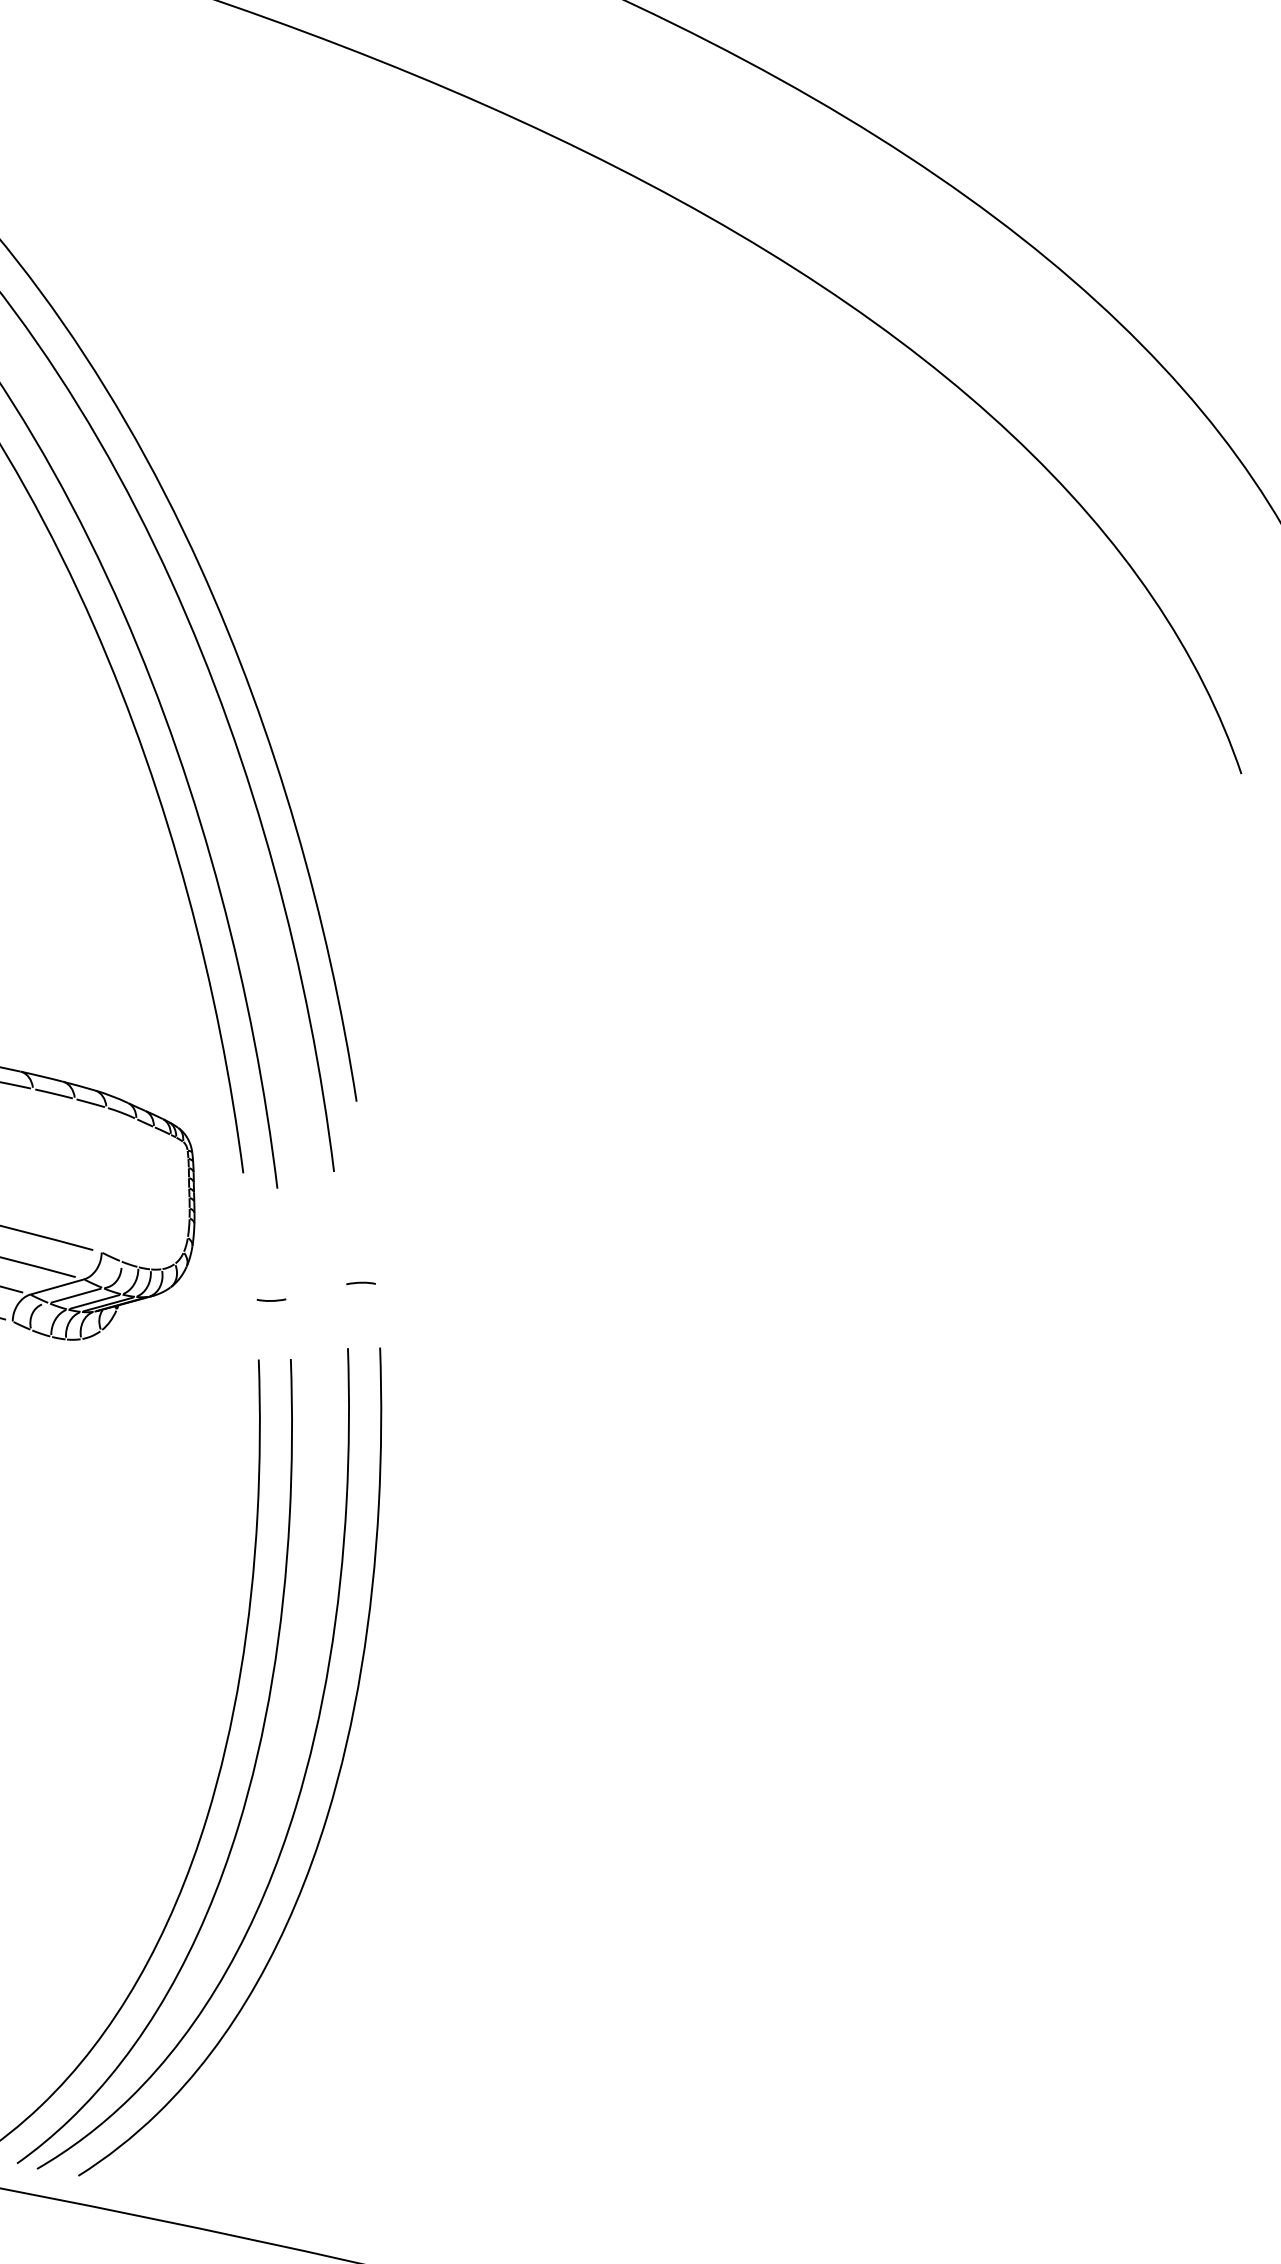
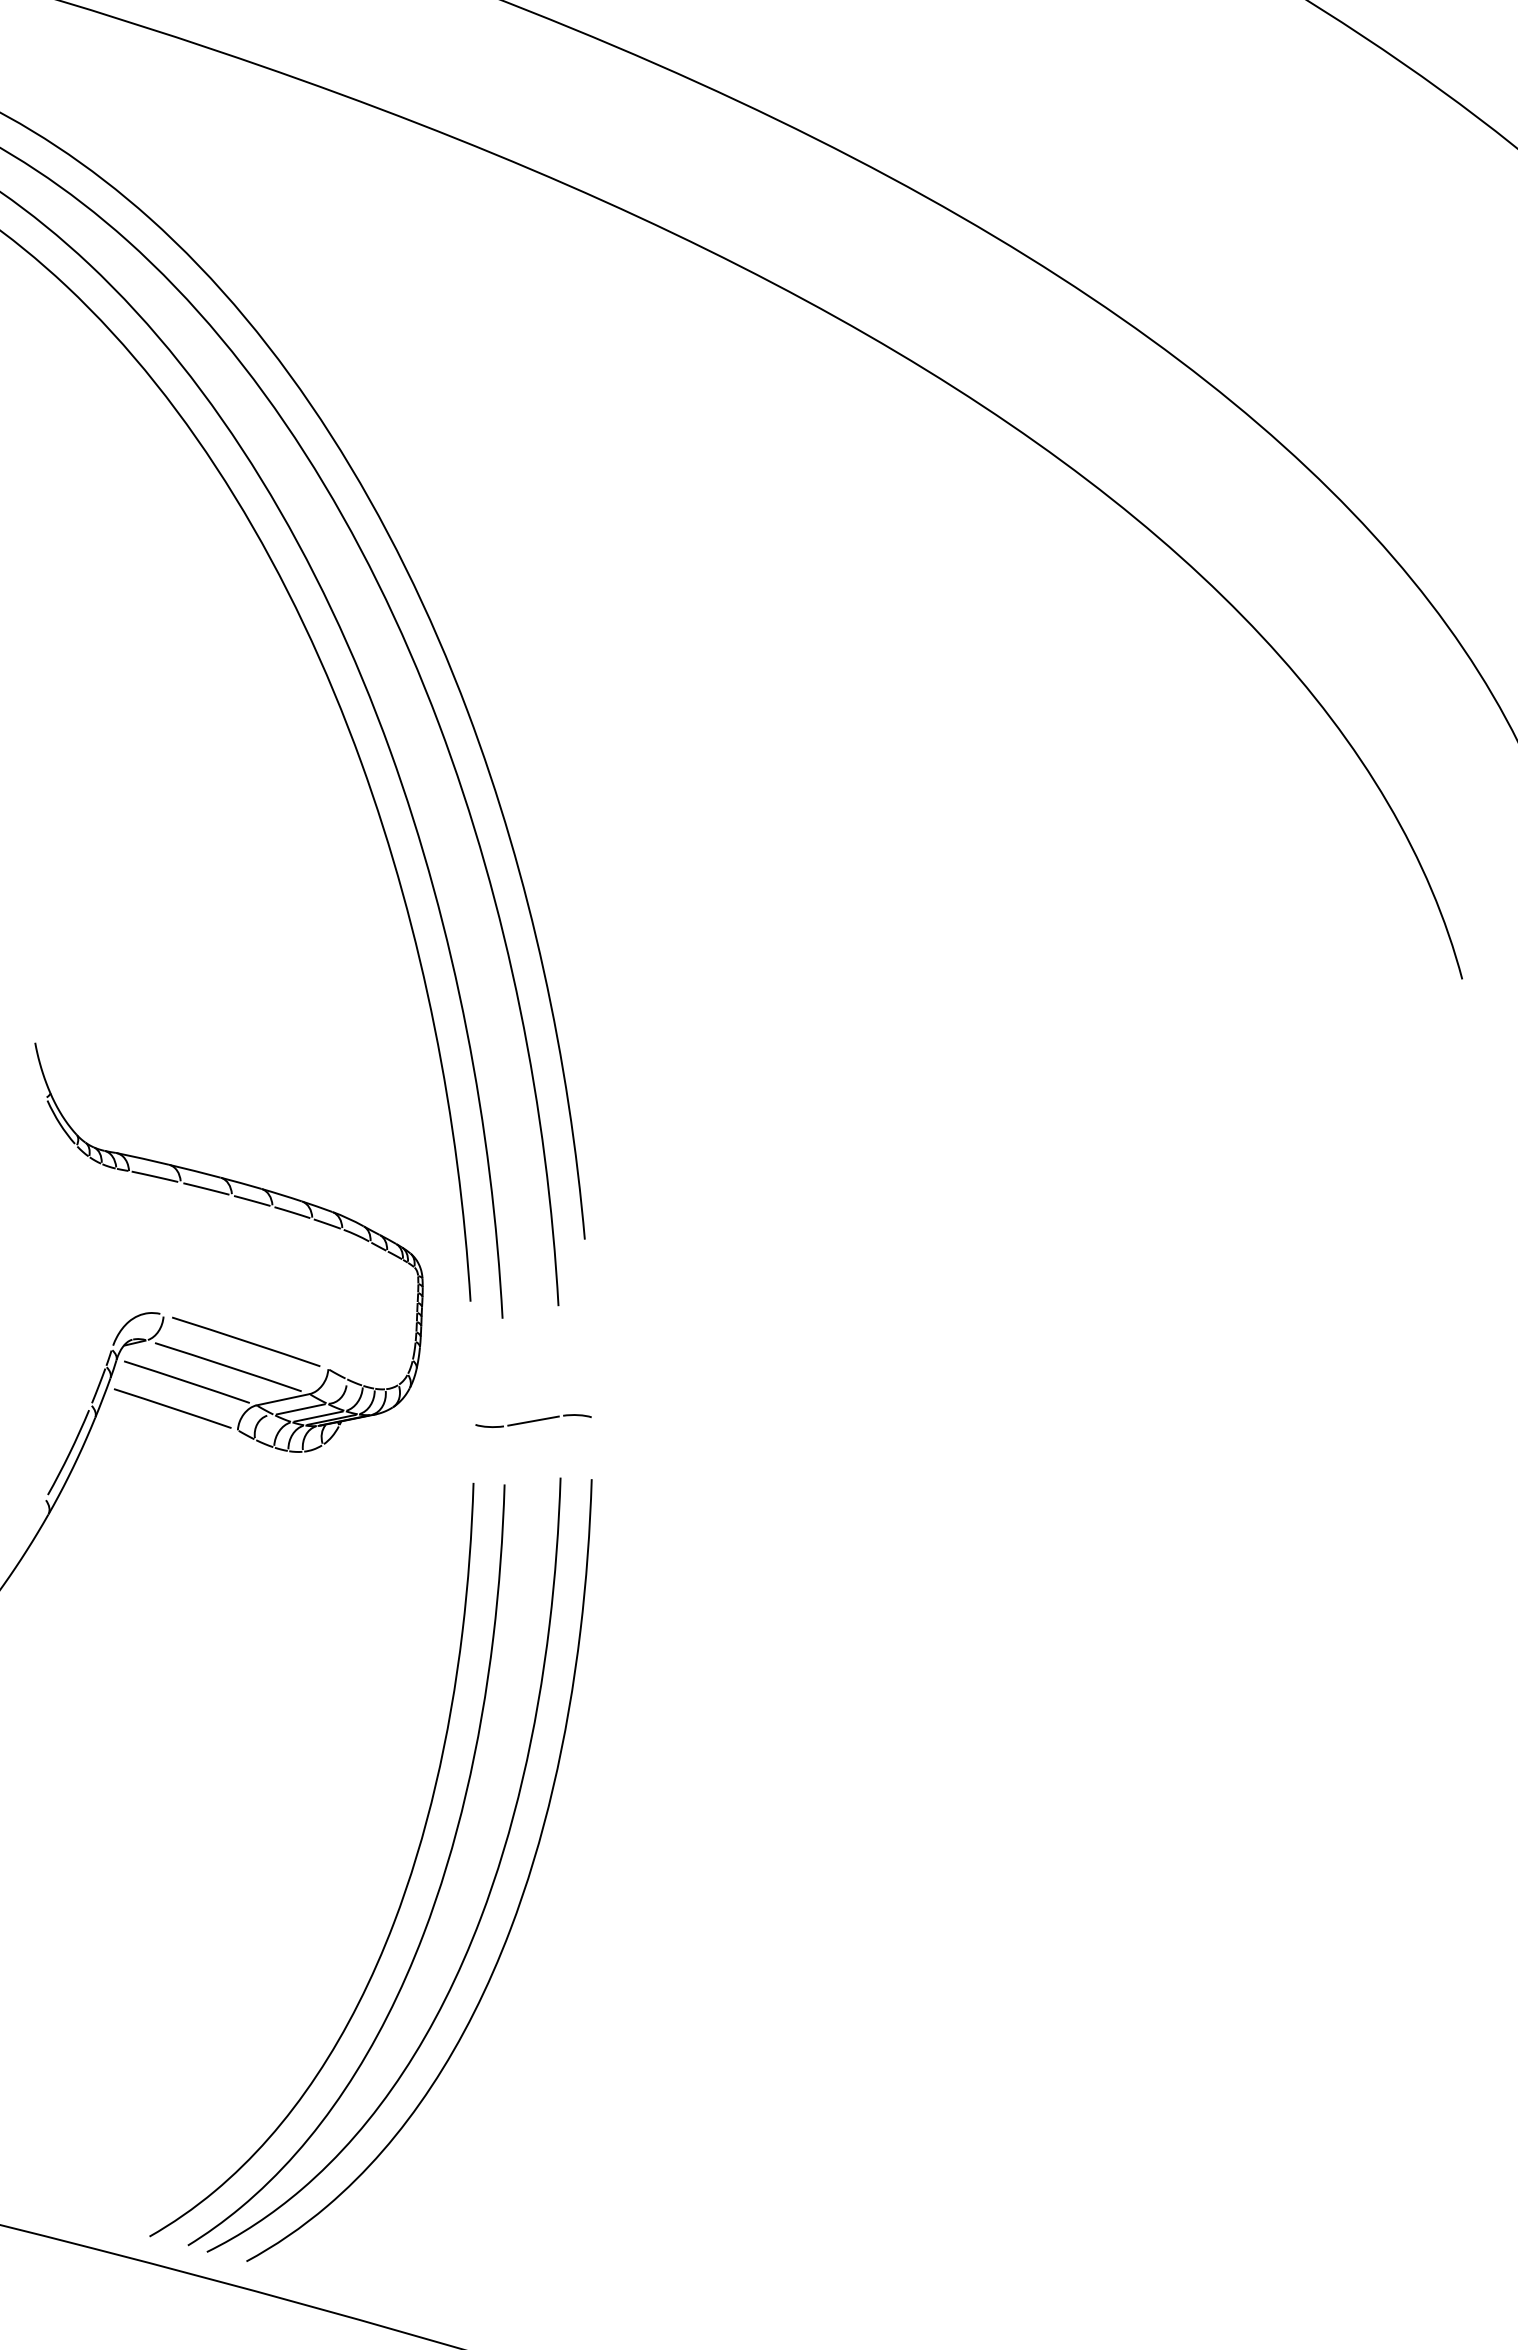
line: (316, 1291) -> (533, 1420), added

